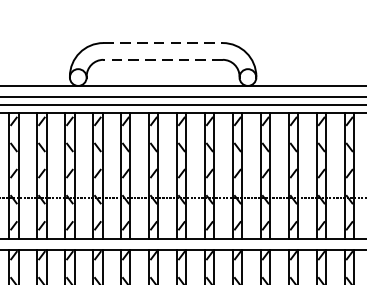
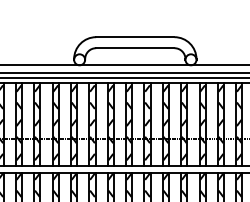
line: (163, 43) -> (135, 37), dashed -> solid
line: (161, 60) -> (134, 48), dashed -> solid

